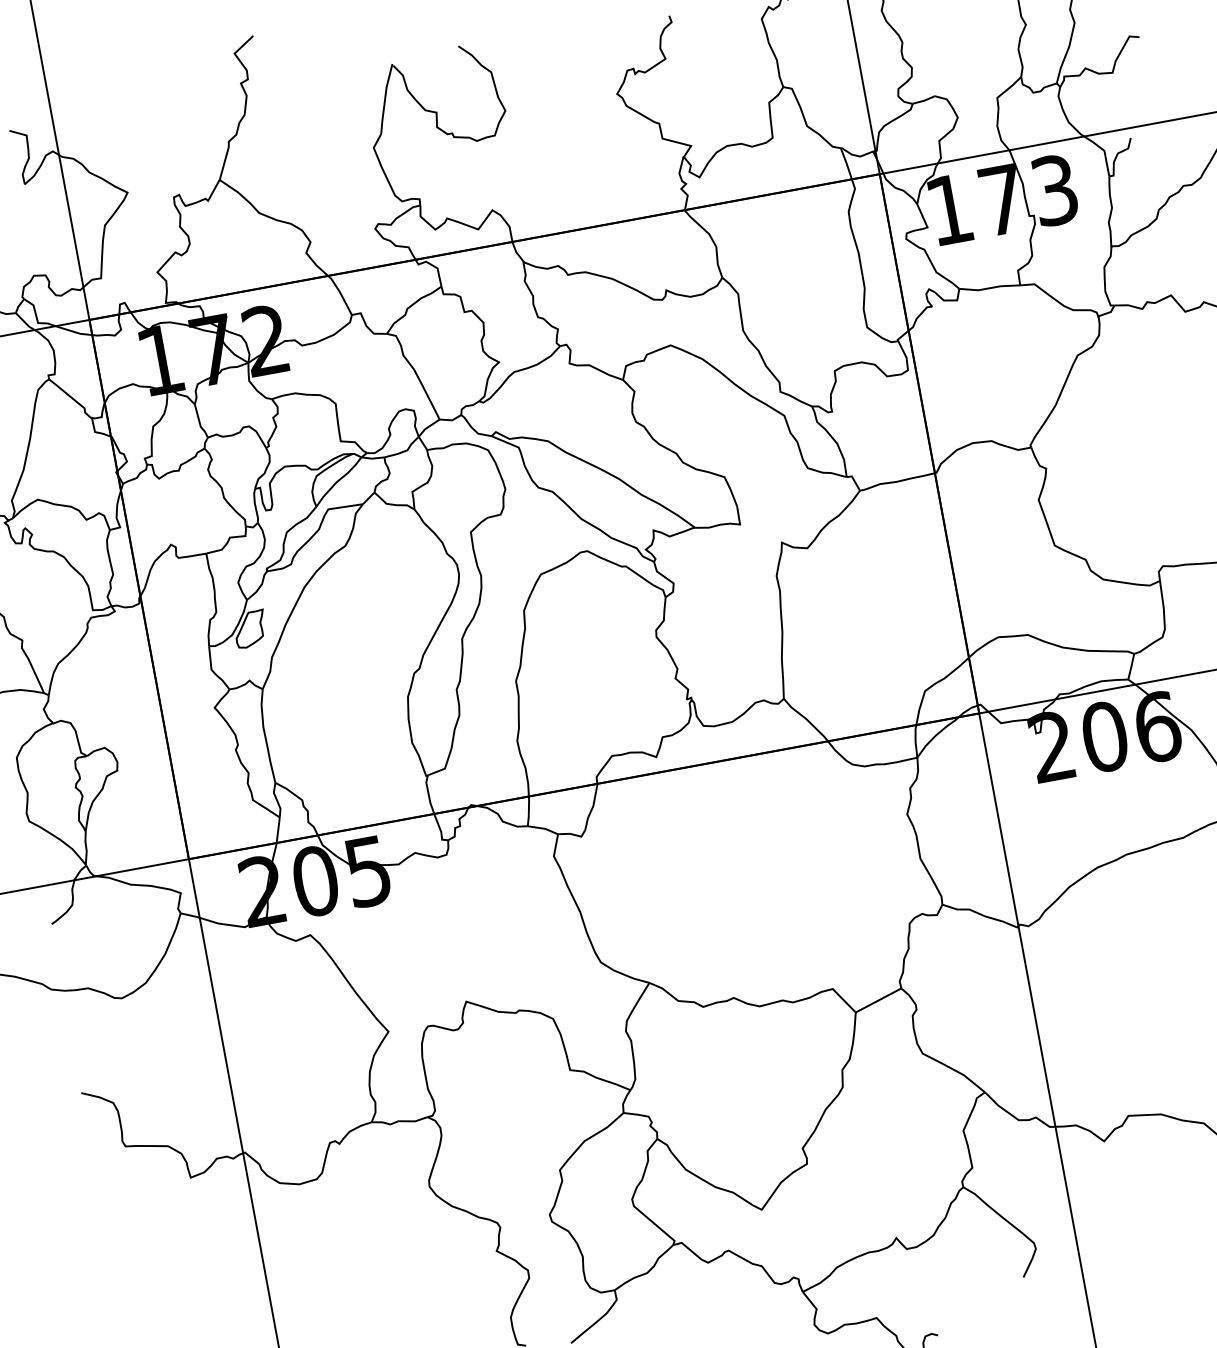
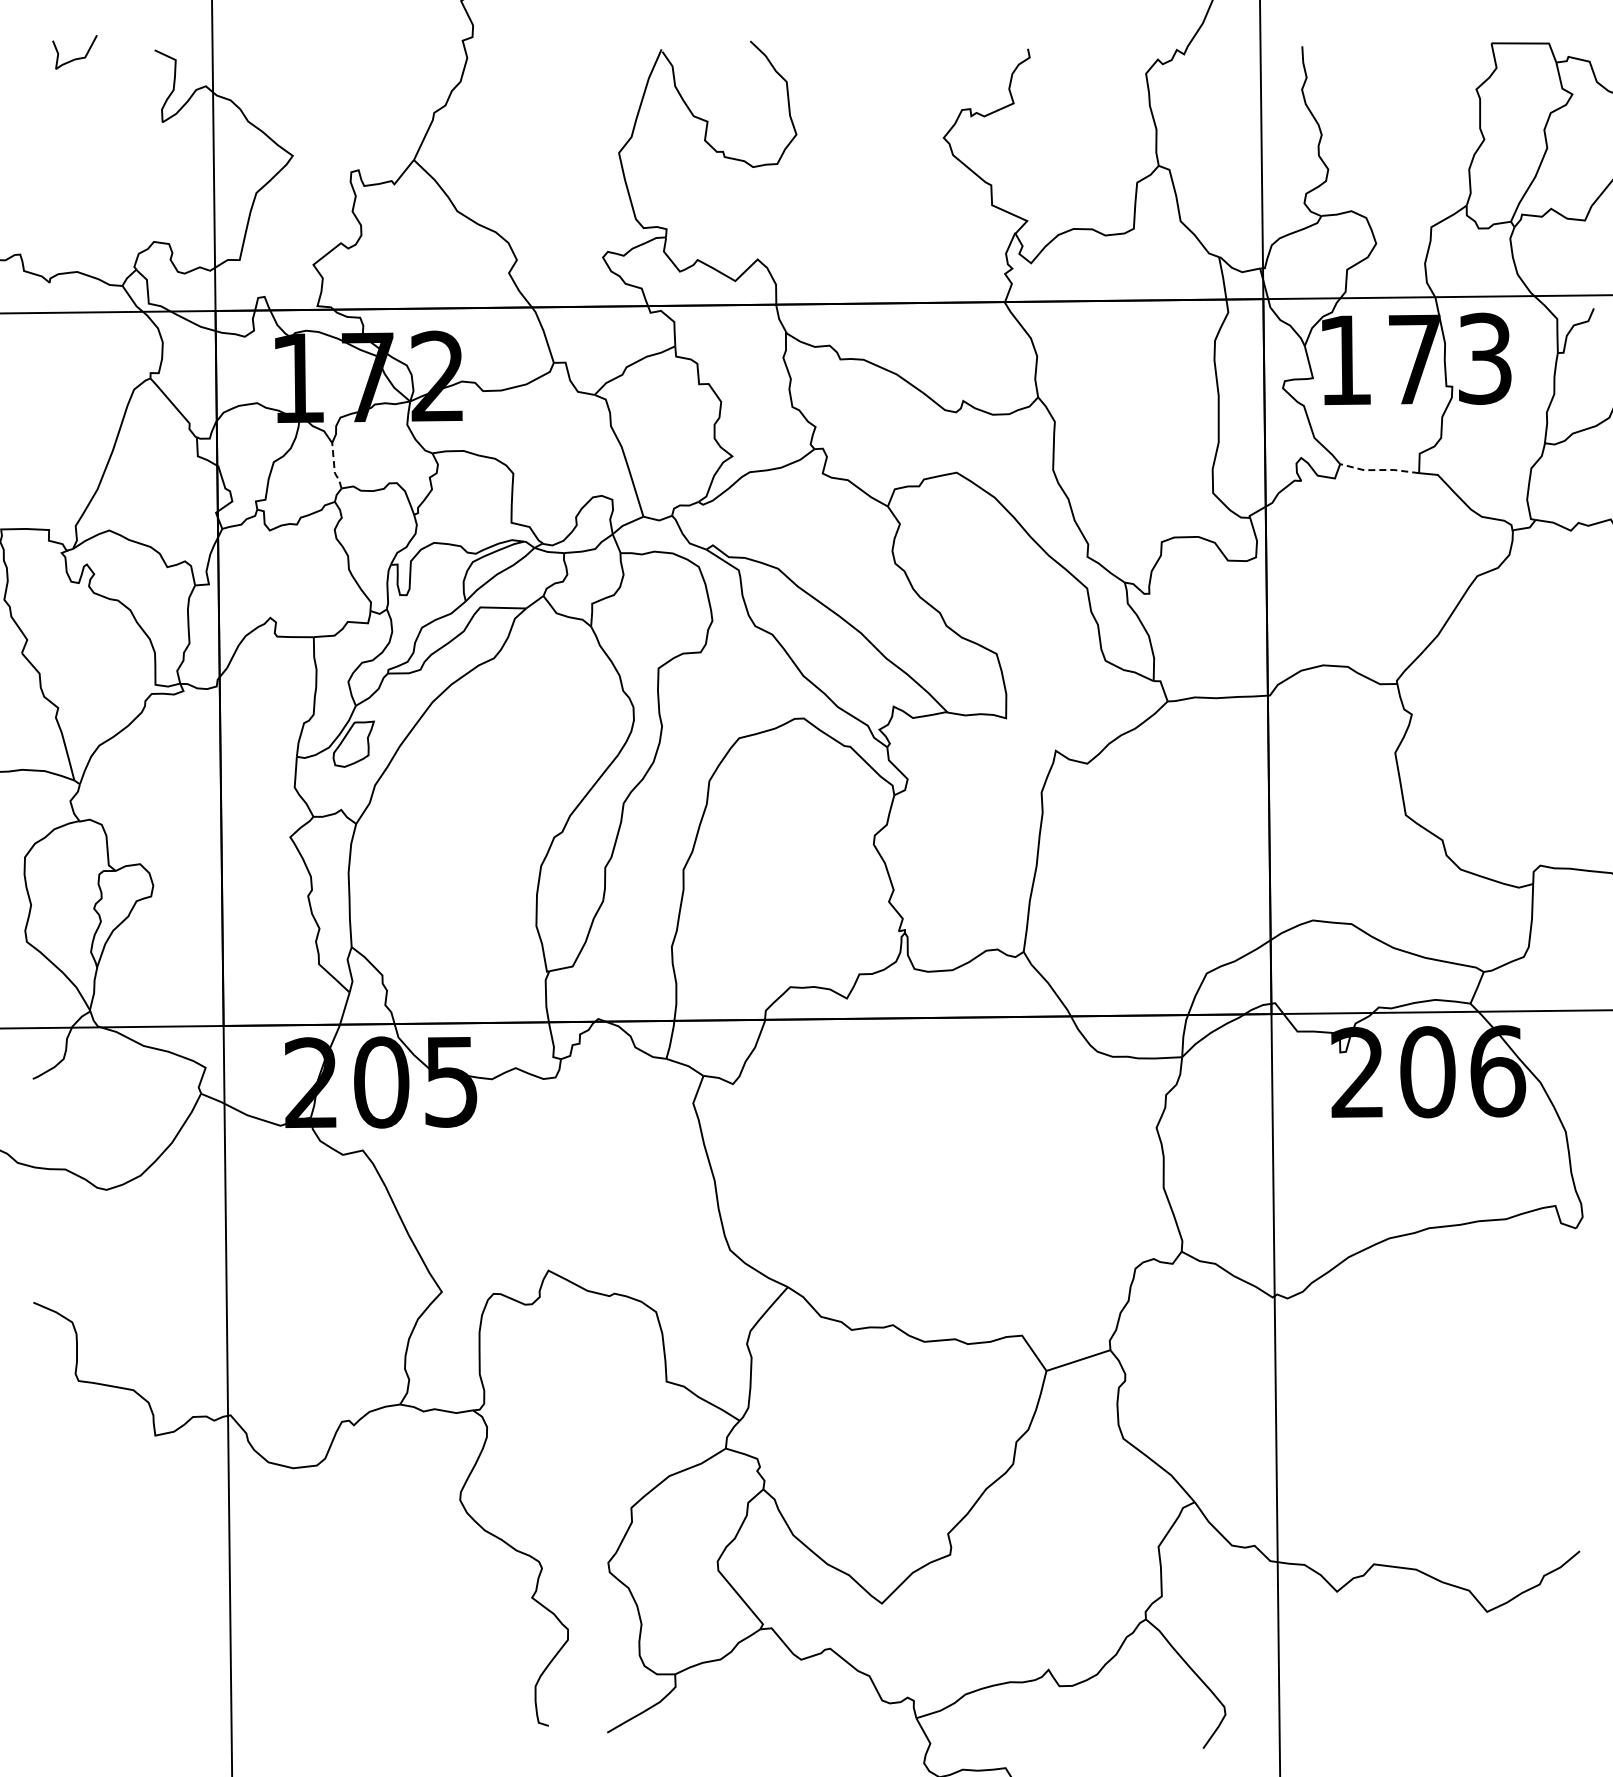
line: (989, 288) -> (1378, 470), solid -> dashed
line: (199, 422) -> (334, 467), solid -> dashed

